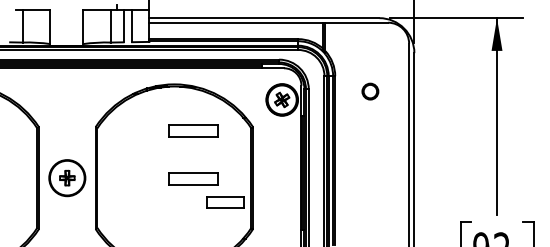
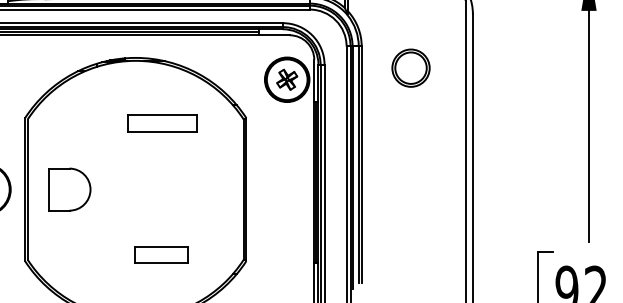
part: (370, 91) -> (411, 67), size x1.67
part: (127, 177) -> (69, 188), added
part: (193, 178) -> (162, 190), removed
part: (225, 202) -> (161, 254), moved

